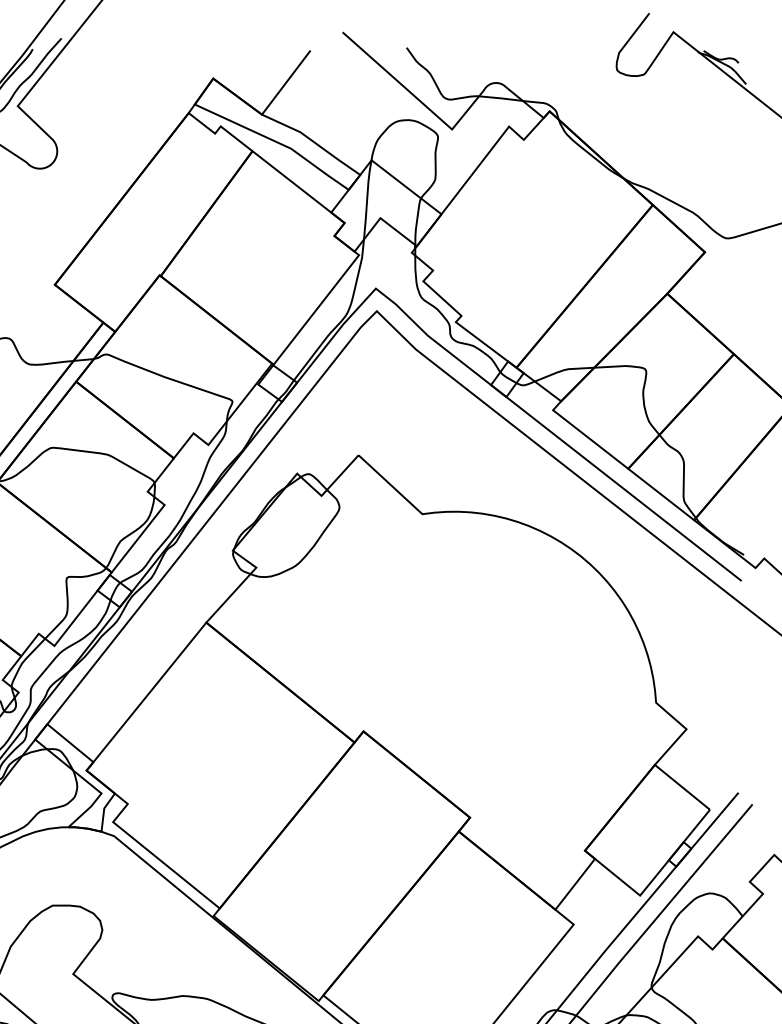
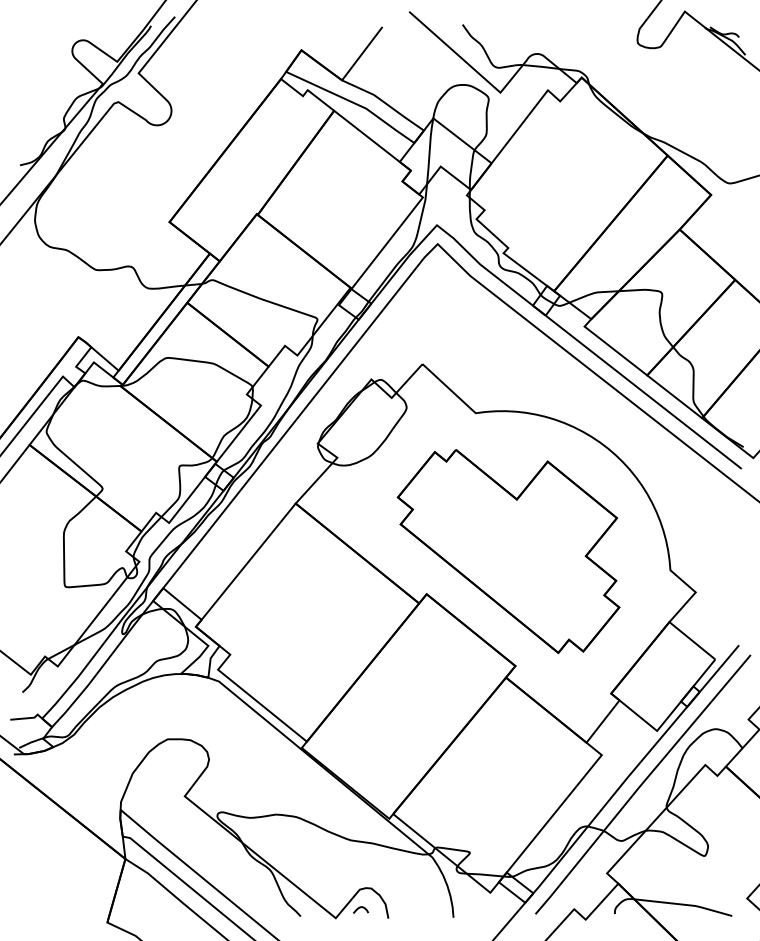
part: (461, 680) -> (508, 551), added

